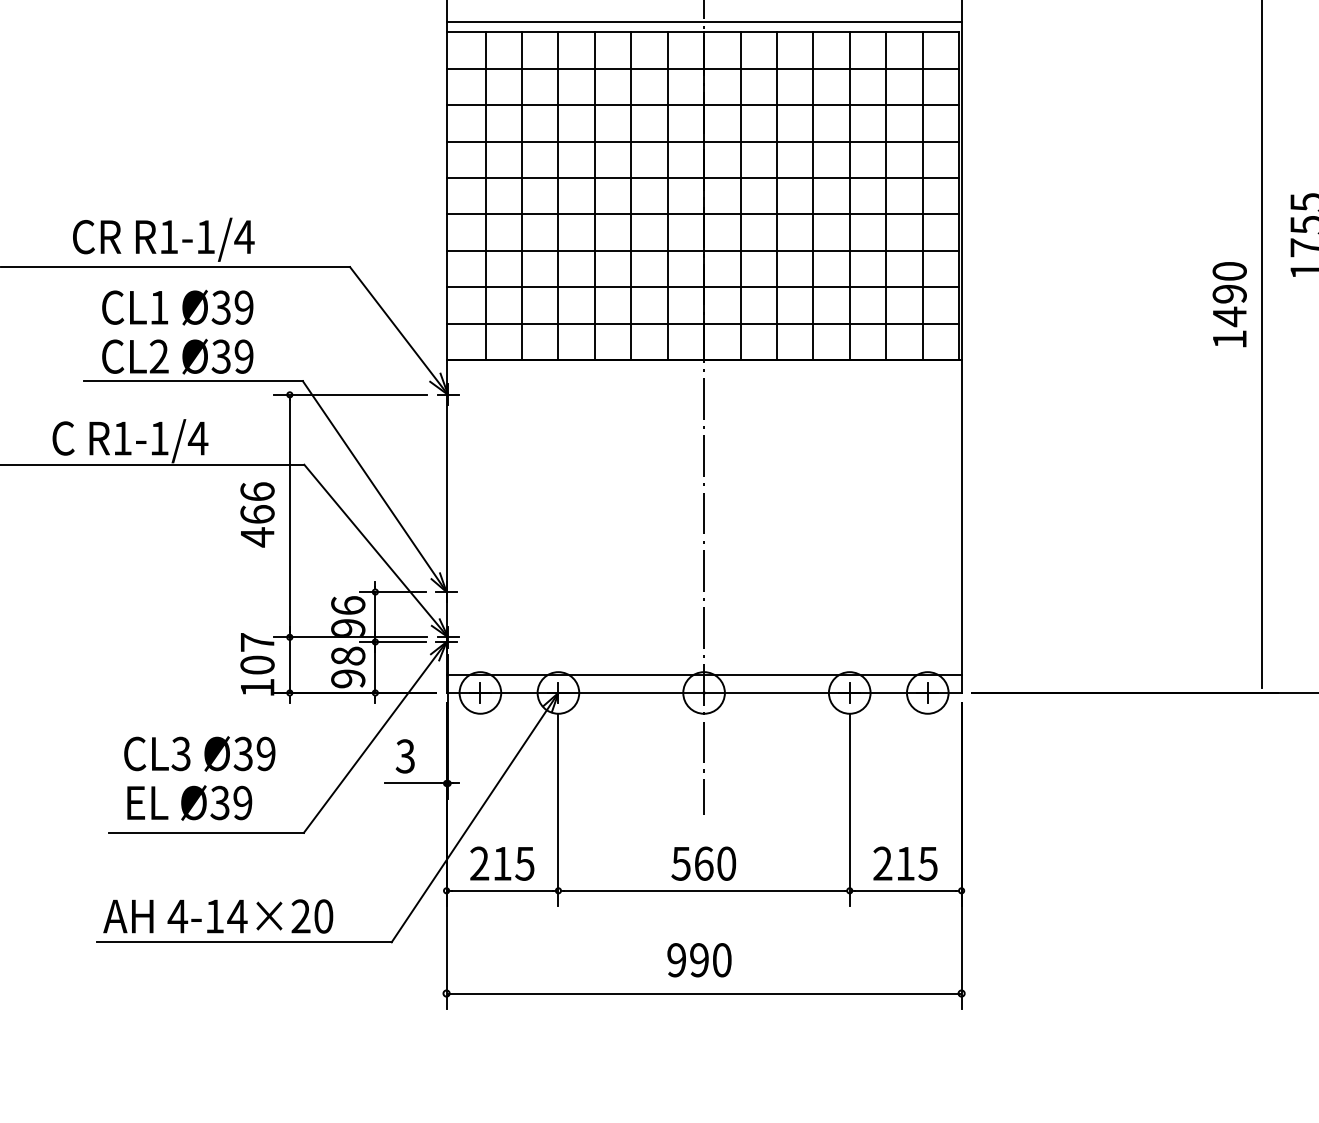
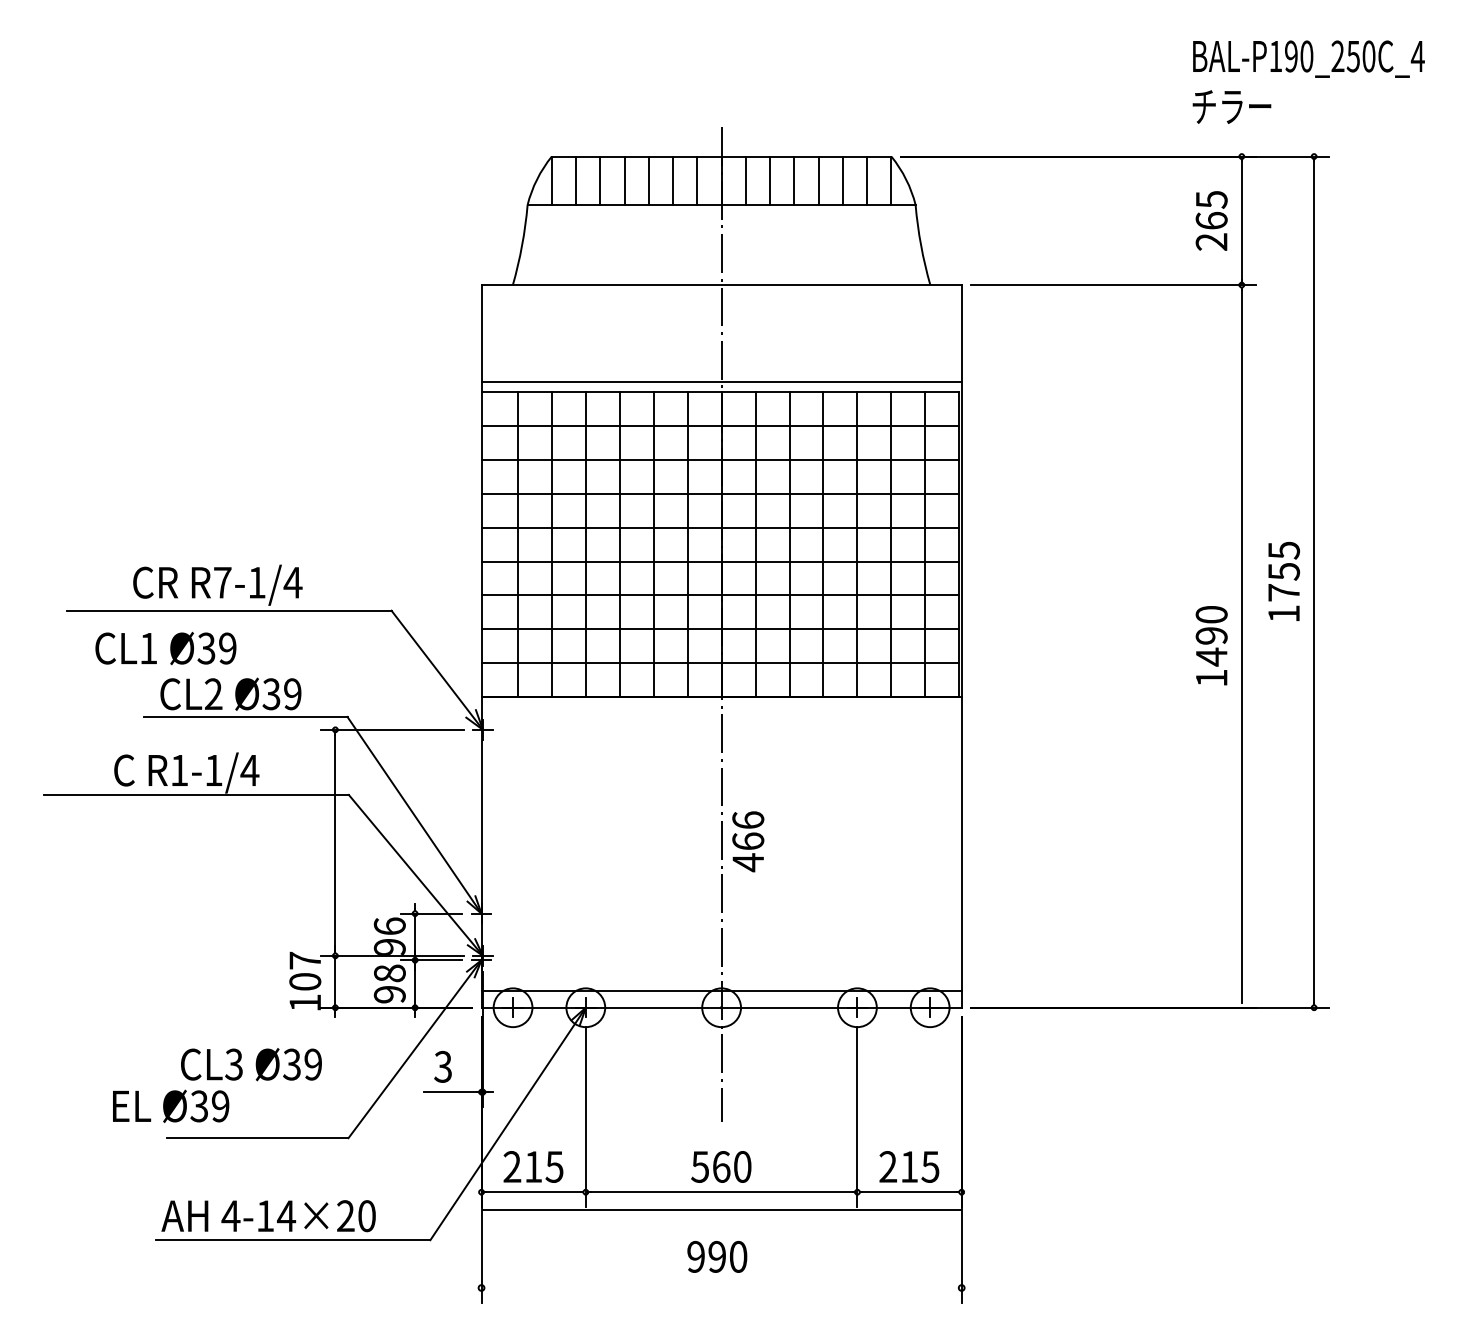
text: (168, 236) -> (222, 582), R1-1/4 -> R7-1/4
text: (177, 307) -> (165, 648), moved
text: (257, 514) -> (748, 841), moved
text: (190, 802) -> (171, 1105), moved
line: (703, 993) -> (721, 1209), moved

